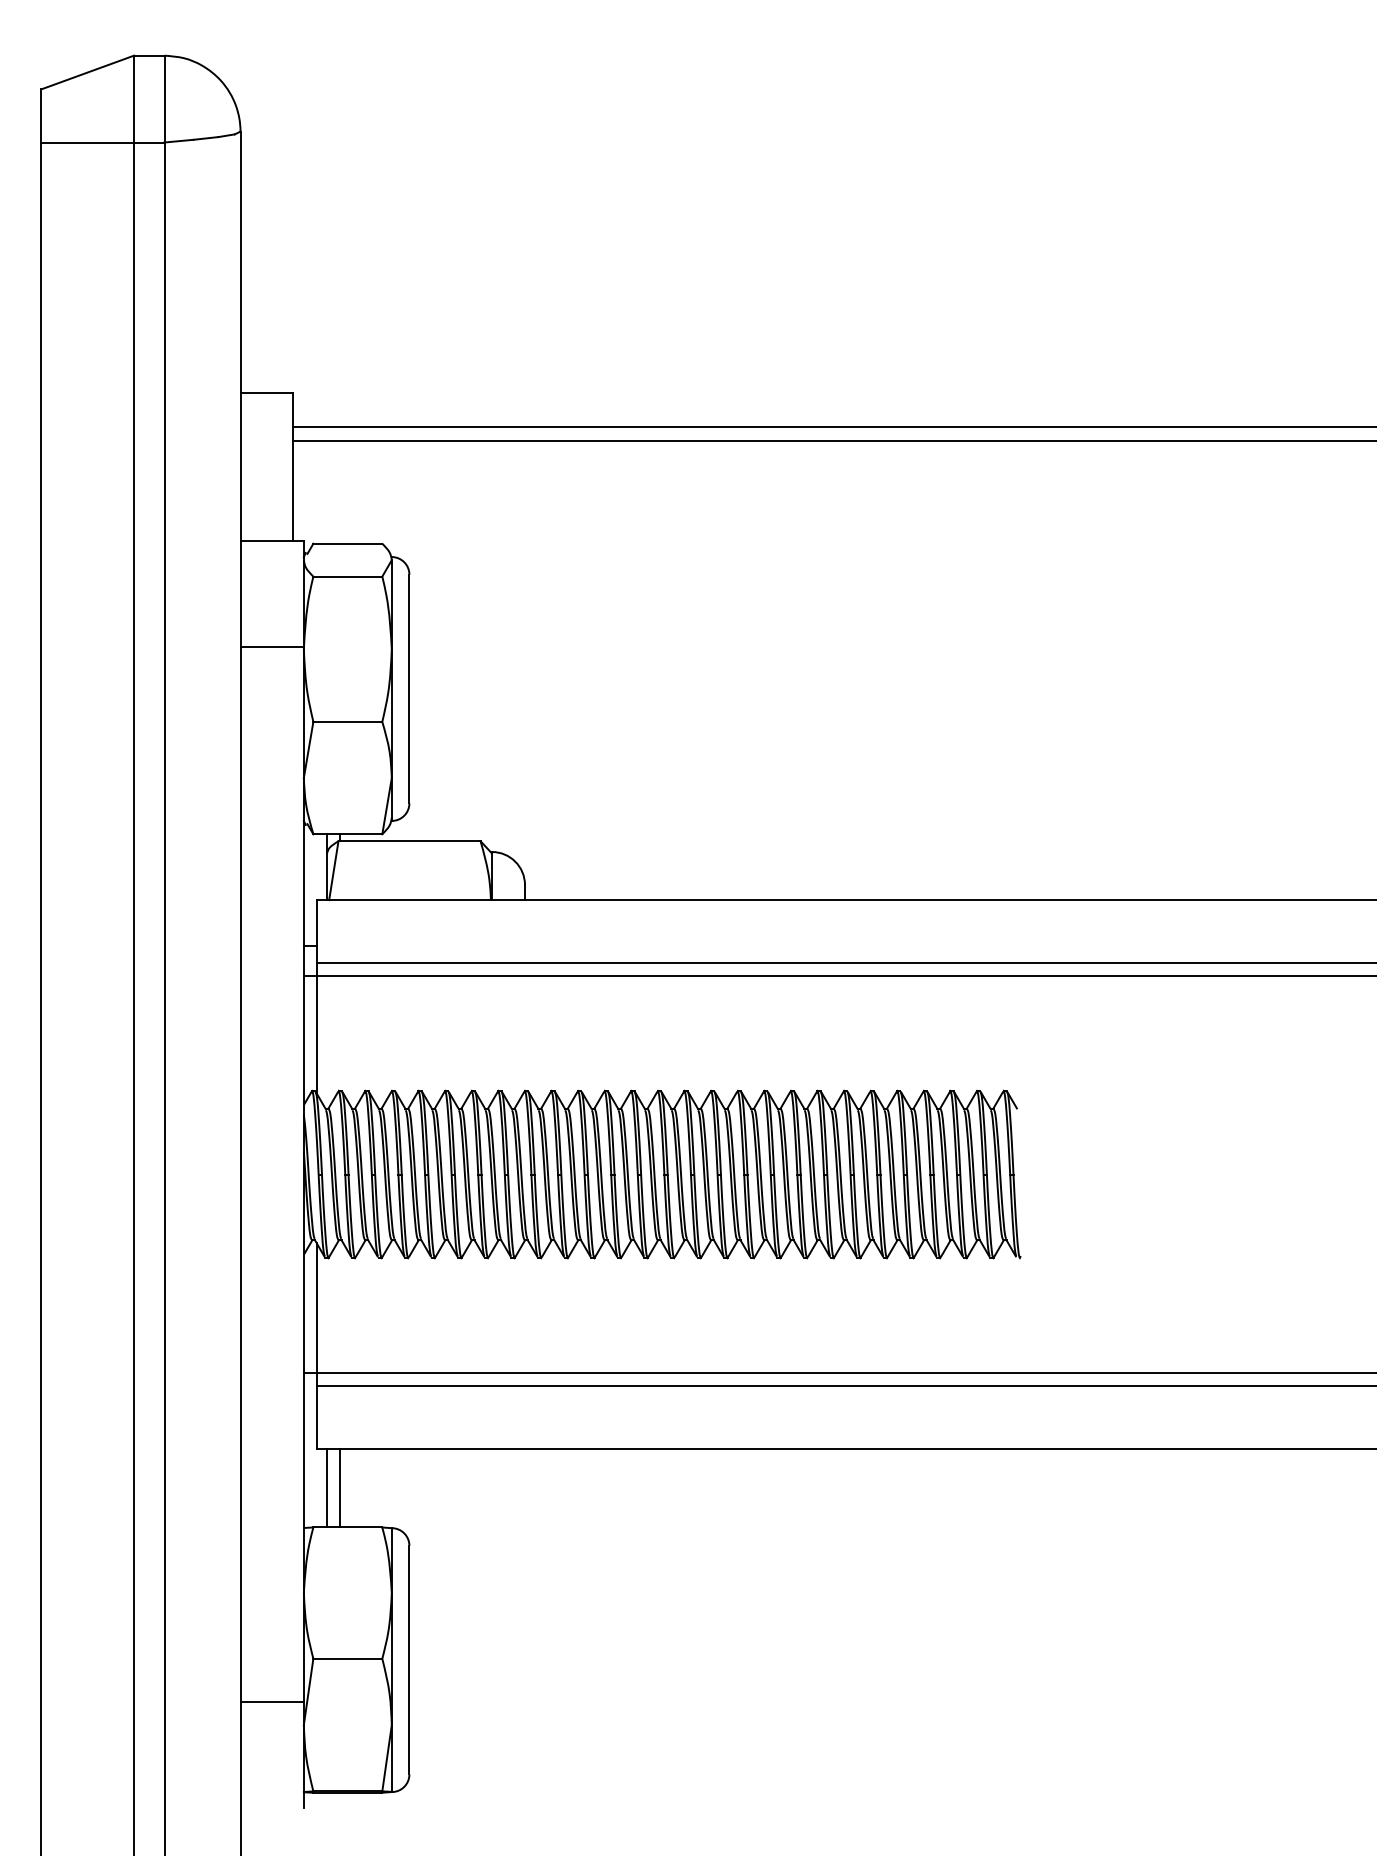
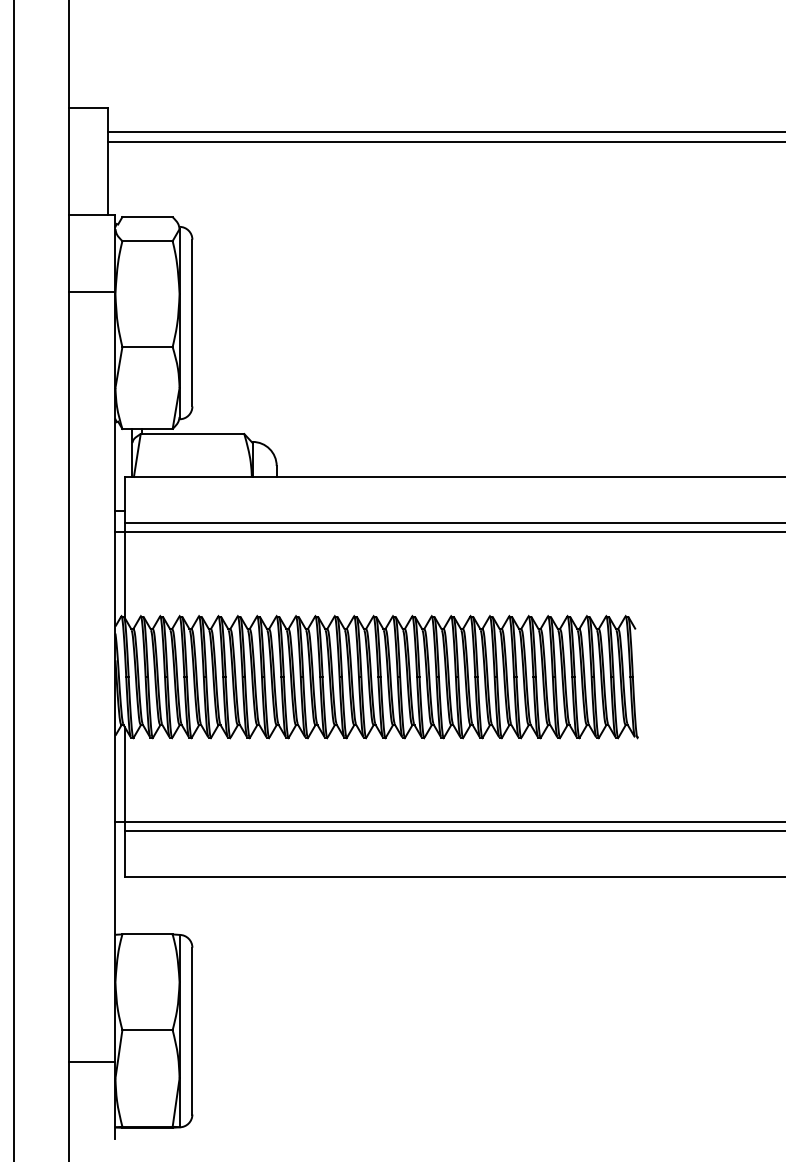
line: (327, 1488) -> (132, 905), removed
line: (339, 1488) -> (141, 905), removed

